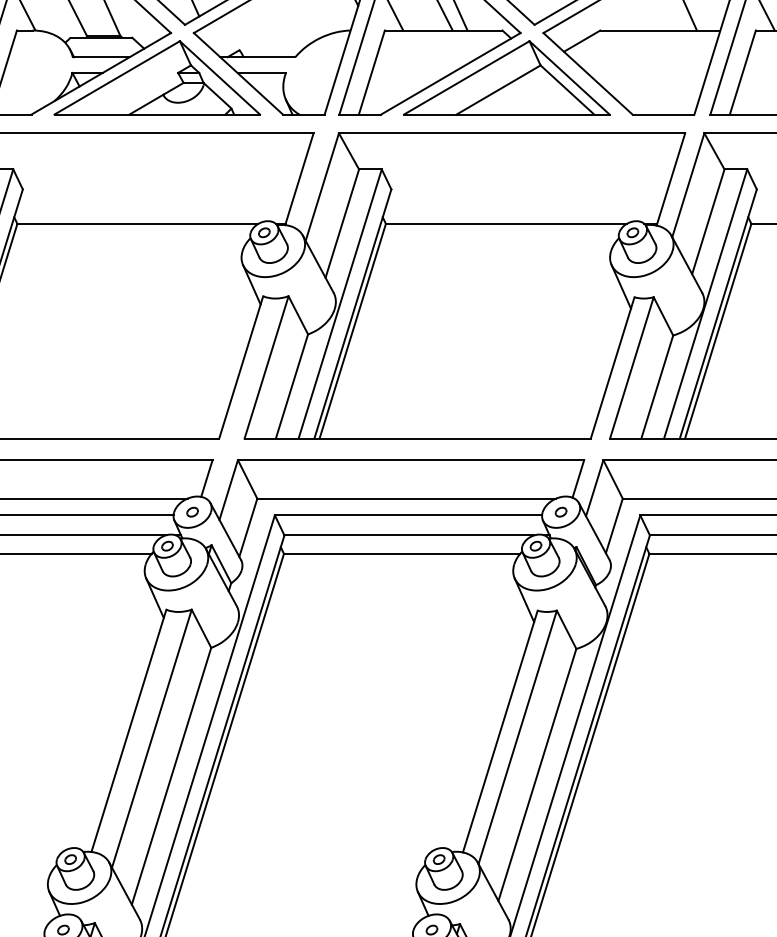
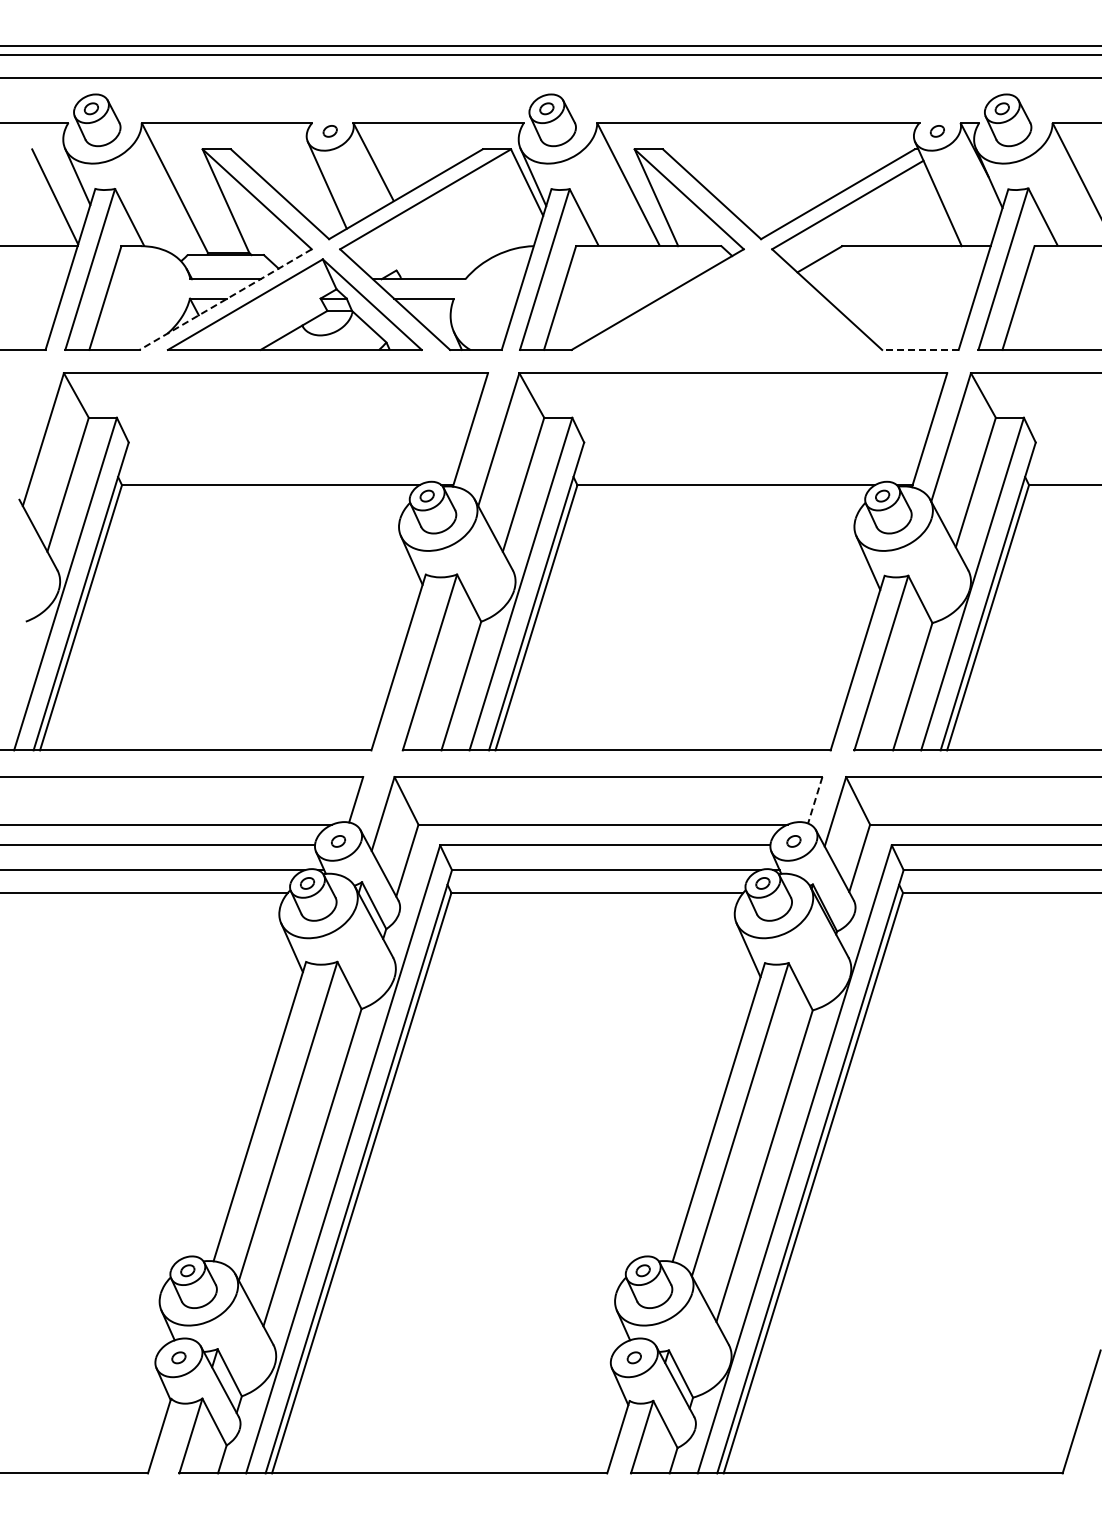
line: (101, 73) -> (225, 299), solid -> dashed
part: (506, 77) -> (726, 304), removed
line: (662, 114) -> (919, 349), solid -> dashed
line: (578, 479) -> (815, 800), solid -> dashed

